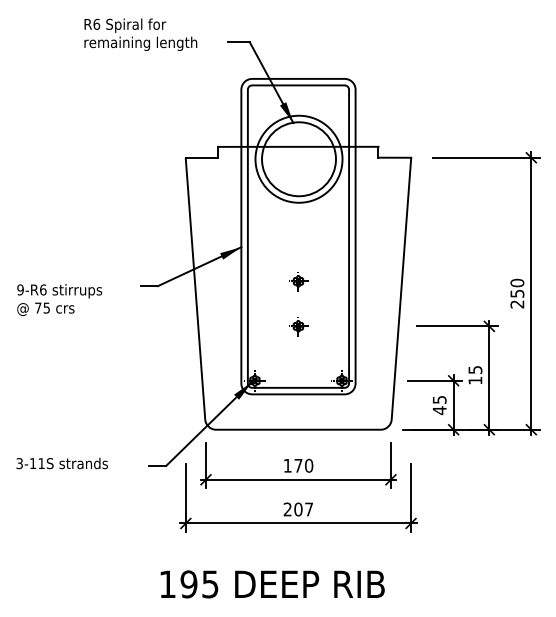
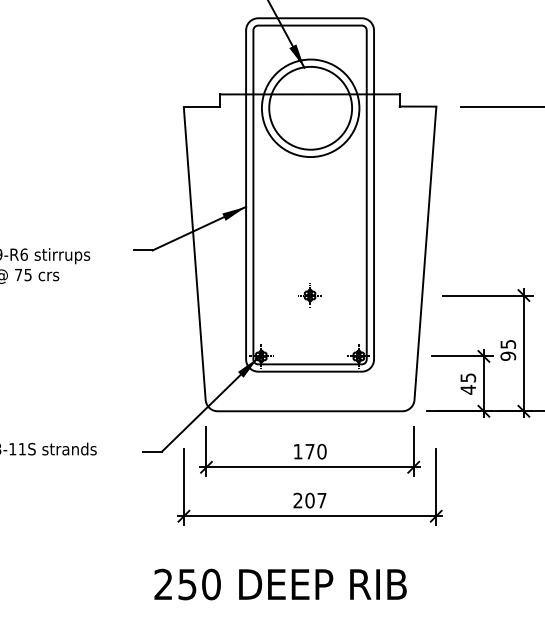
part: (298, 281) -> (310, 245), removed
text: (475, 380) -> (508, 356), 15 -> 95
text: (188, 584) -> (186, 584), 195 -> 250

